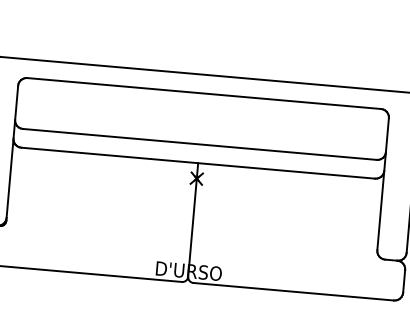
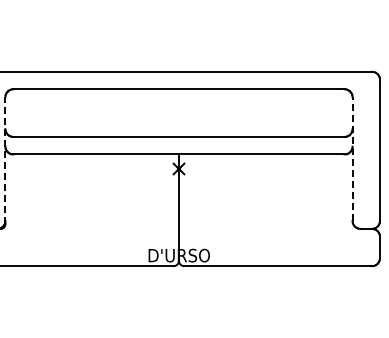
line: (12, 152) -> (5, 159), solid -> dashed
line: (383, 183) -> (352, 158), solid -> dashed

